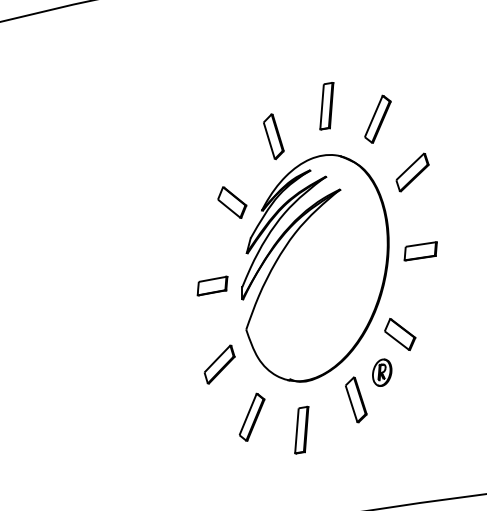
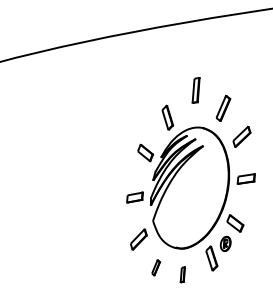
part: (325, 106) -> (195, 90), moved
part: (250, 416) -> (155, 267), size x0.6
part: (301, 429) -> (182, 274), size x0.6

